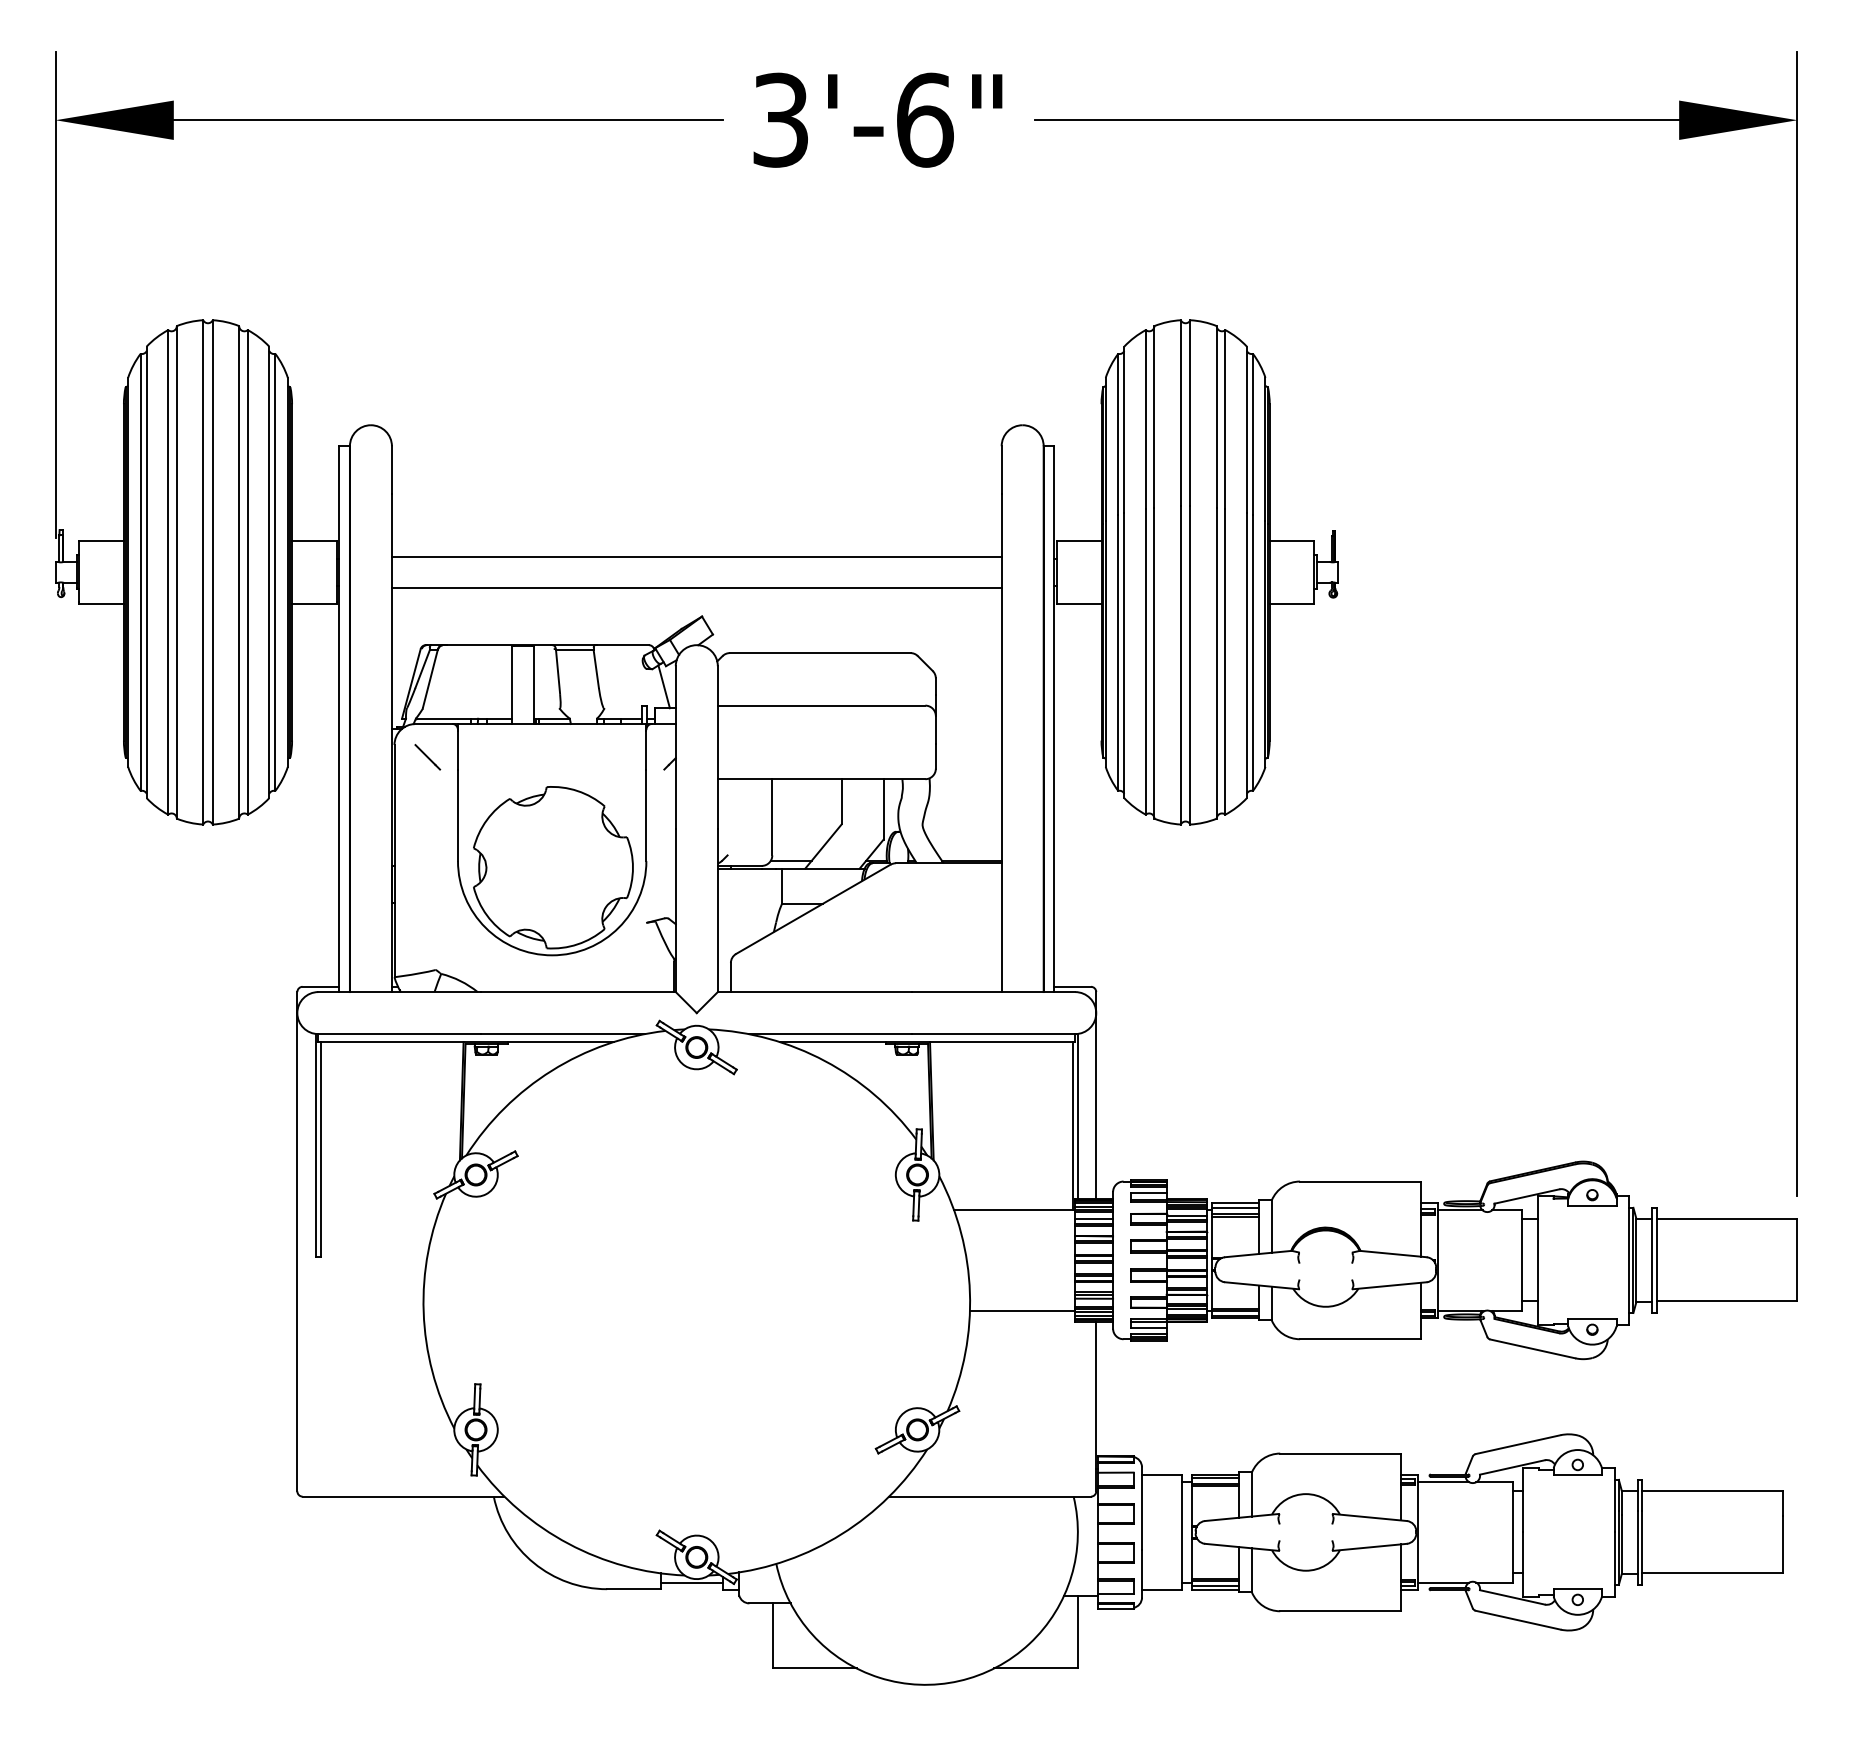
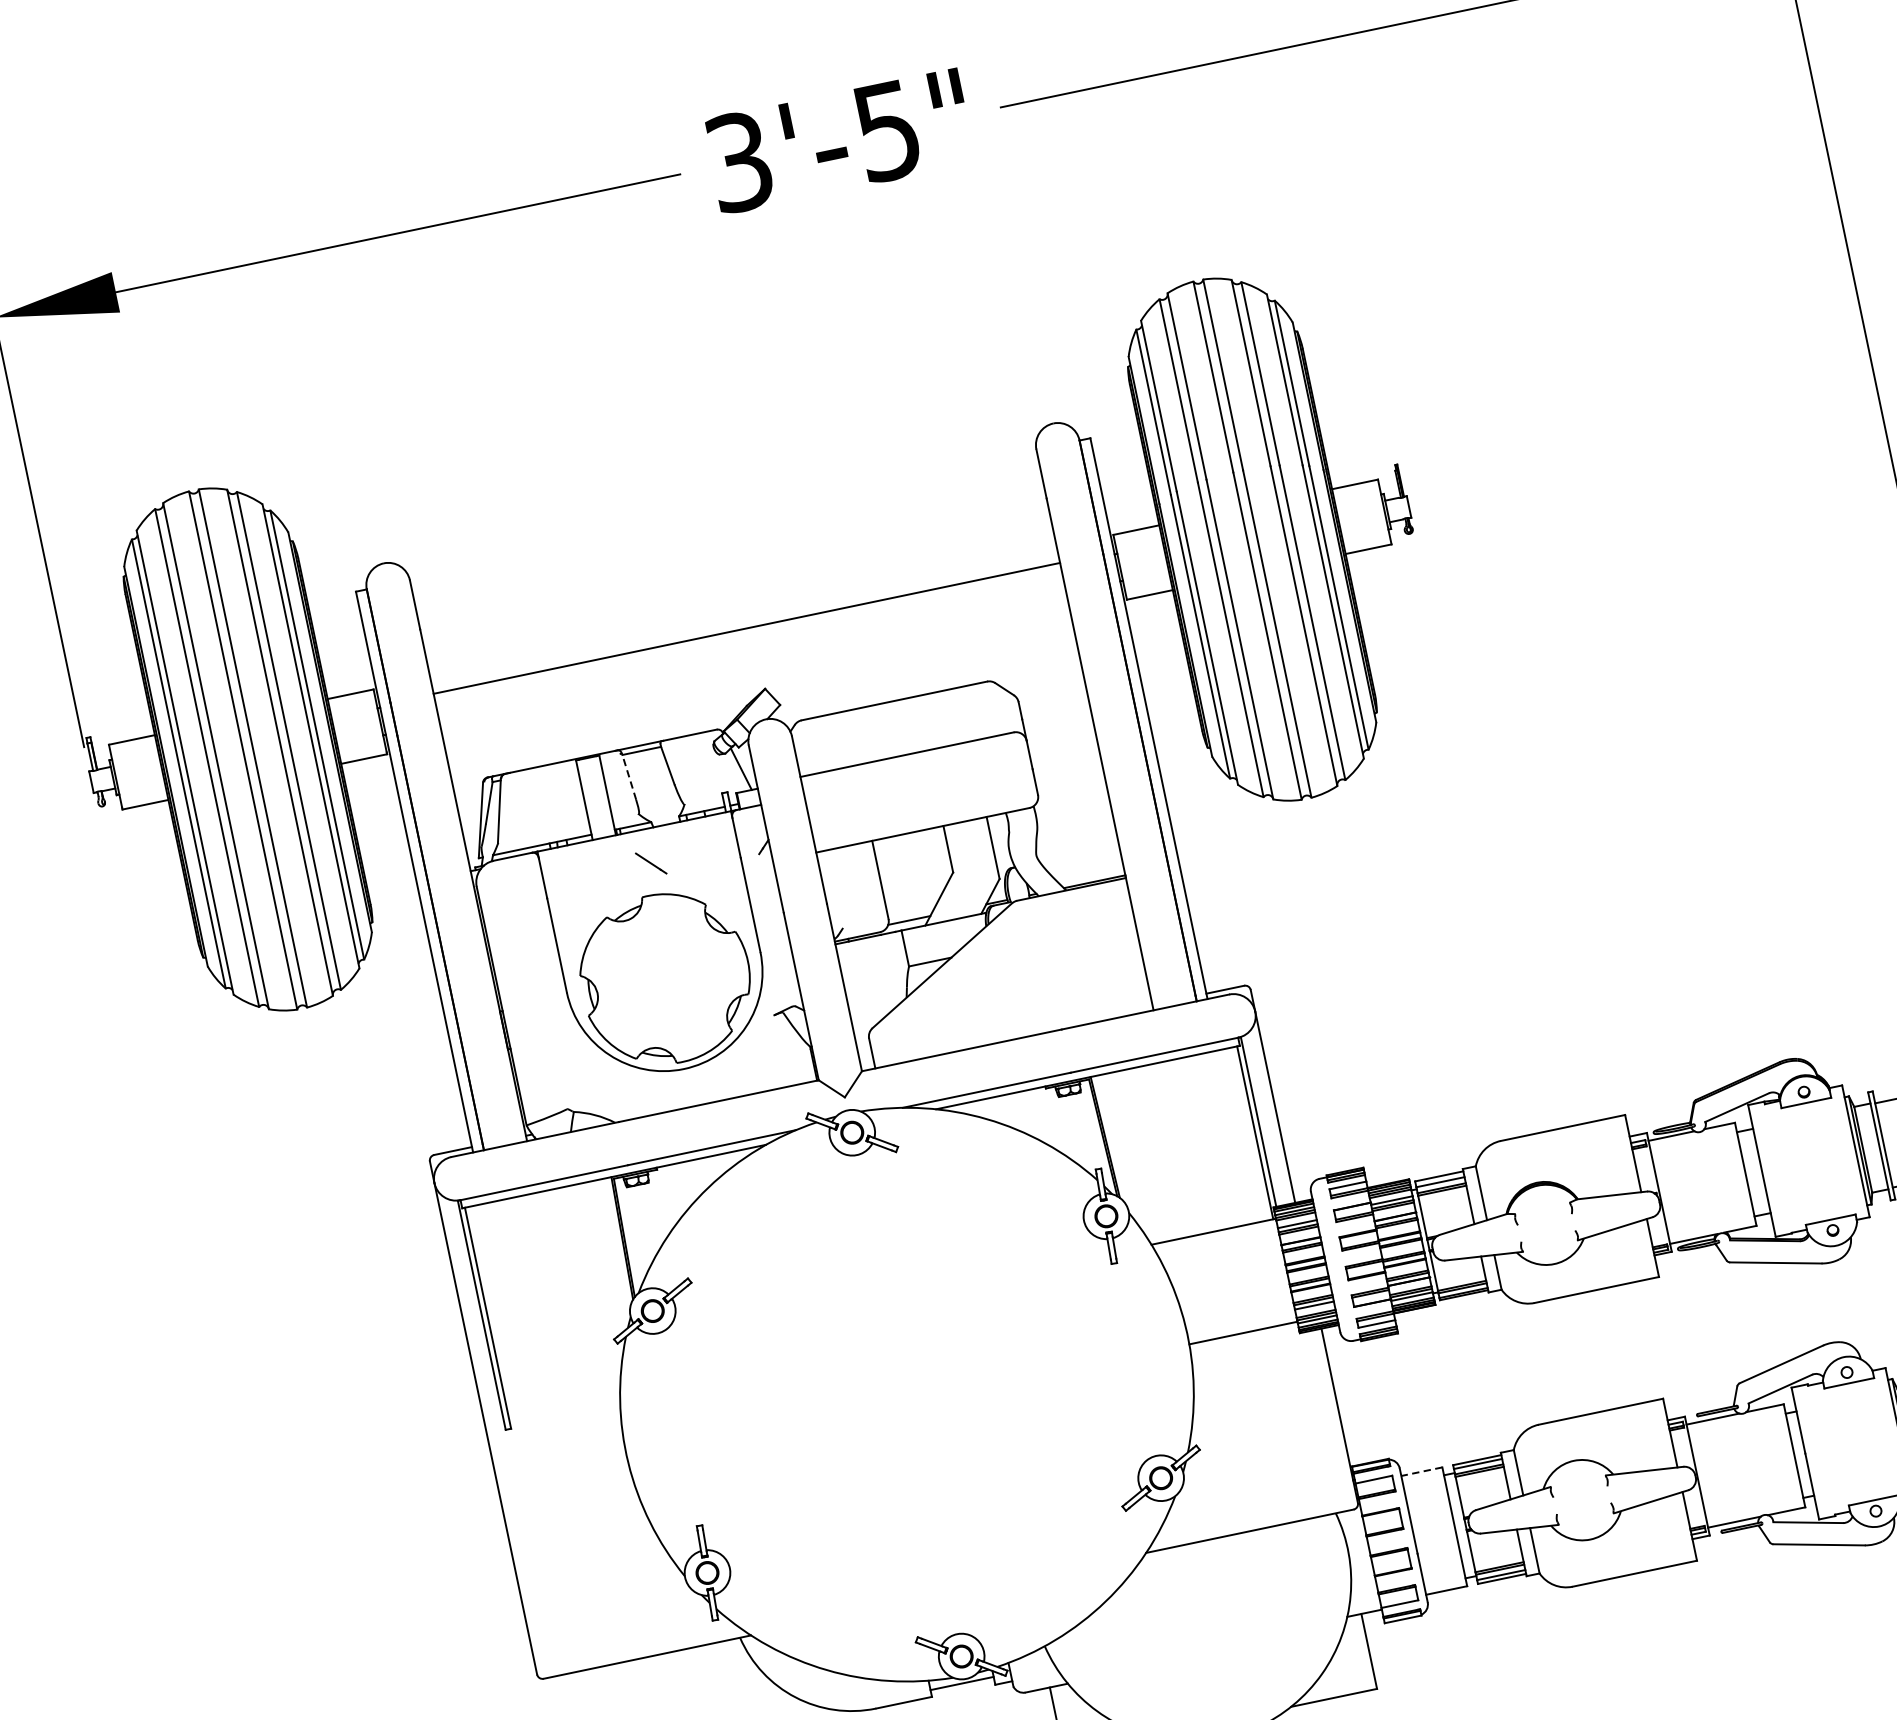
text: (925, 119) -> (888, 130), 3'-6" -> 3'-5"
line: (696, 588) -> (753, 661), removed
line: (557, 671) -> (628, 776), solid -> dashed
line: (427, 757) -> (650, 863), moved
line: (1161, 1474) -> (1421, 1471), solid -> dashed

